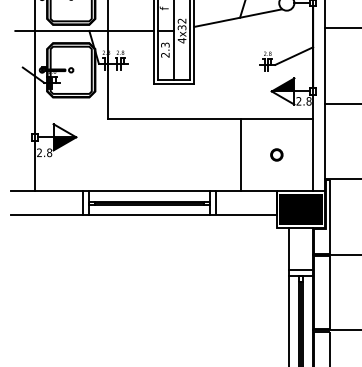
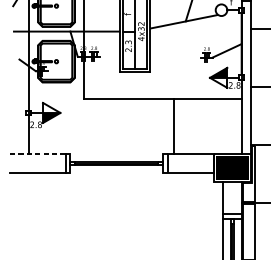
line: (240, 154) -> (173, 126), moved
circle: (276, 154) -> (213, 126), removed
line: (46, 191) -> (37, 154), solid -> dashed
line: (149, 191) -> (116, 154), removed
line: (149, 215) -> (116, 172), removed

